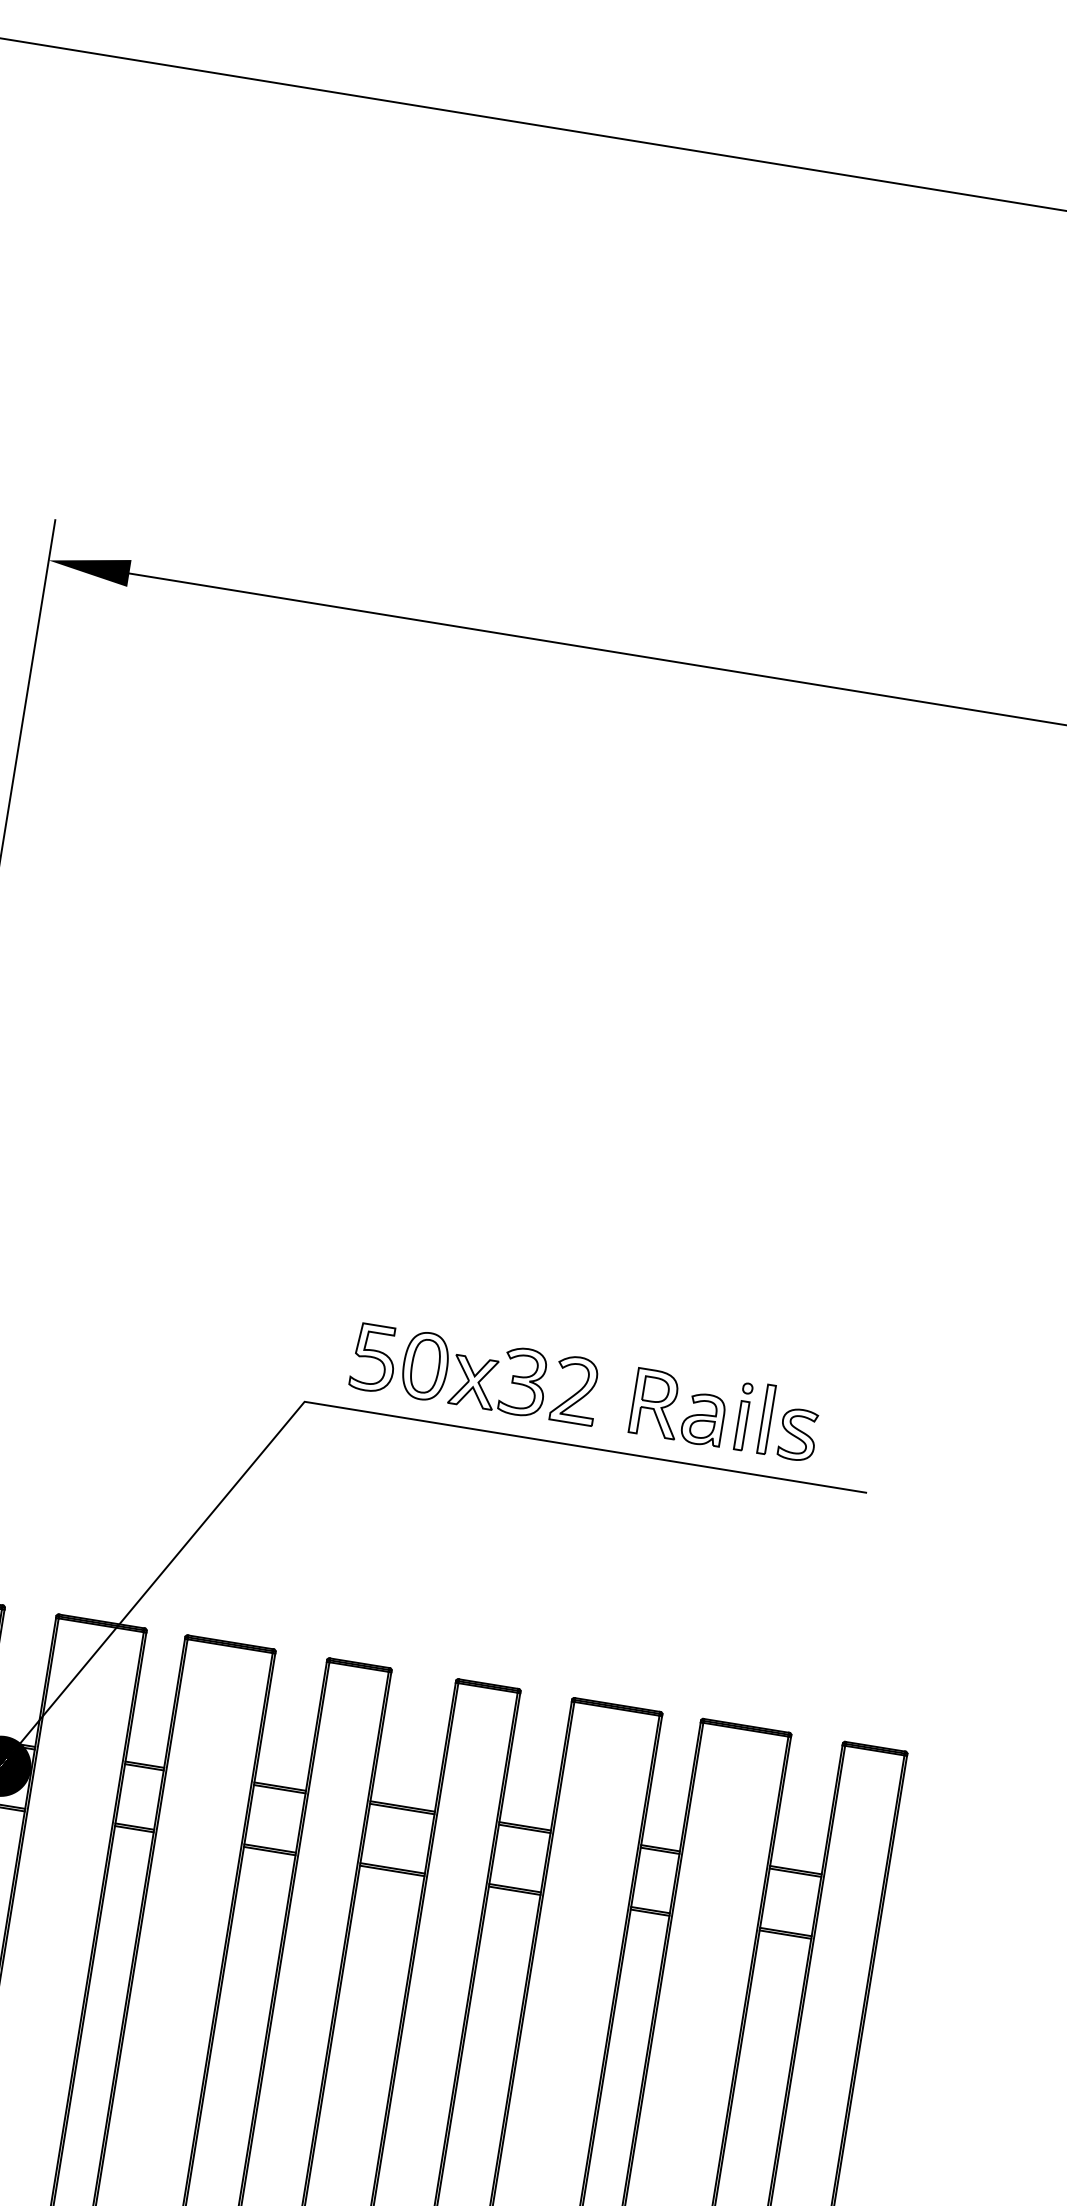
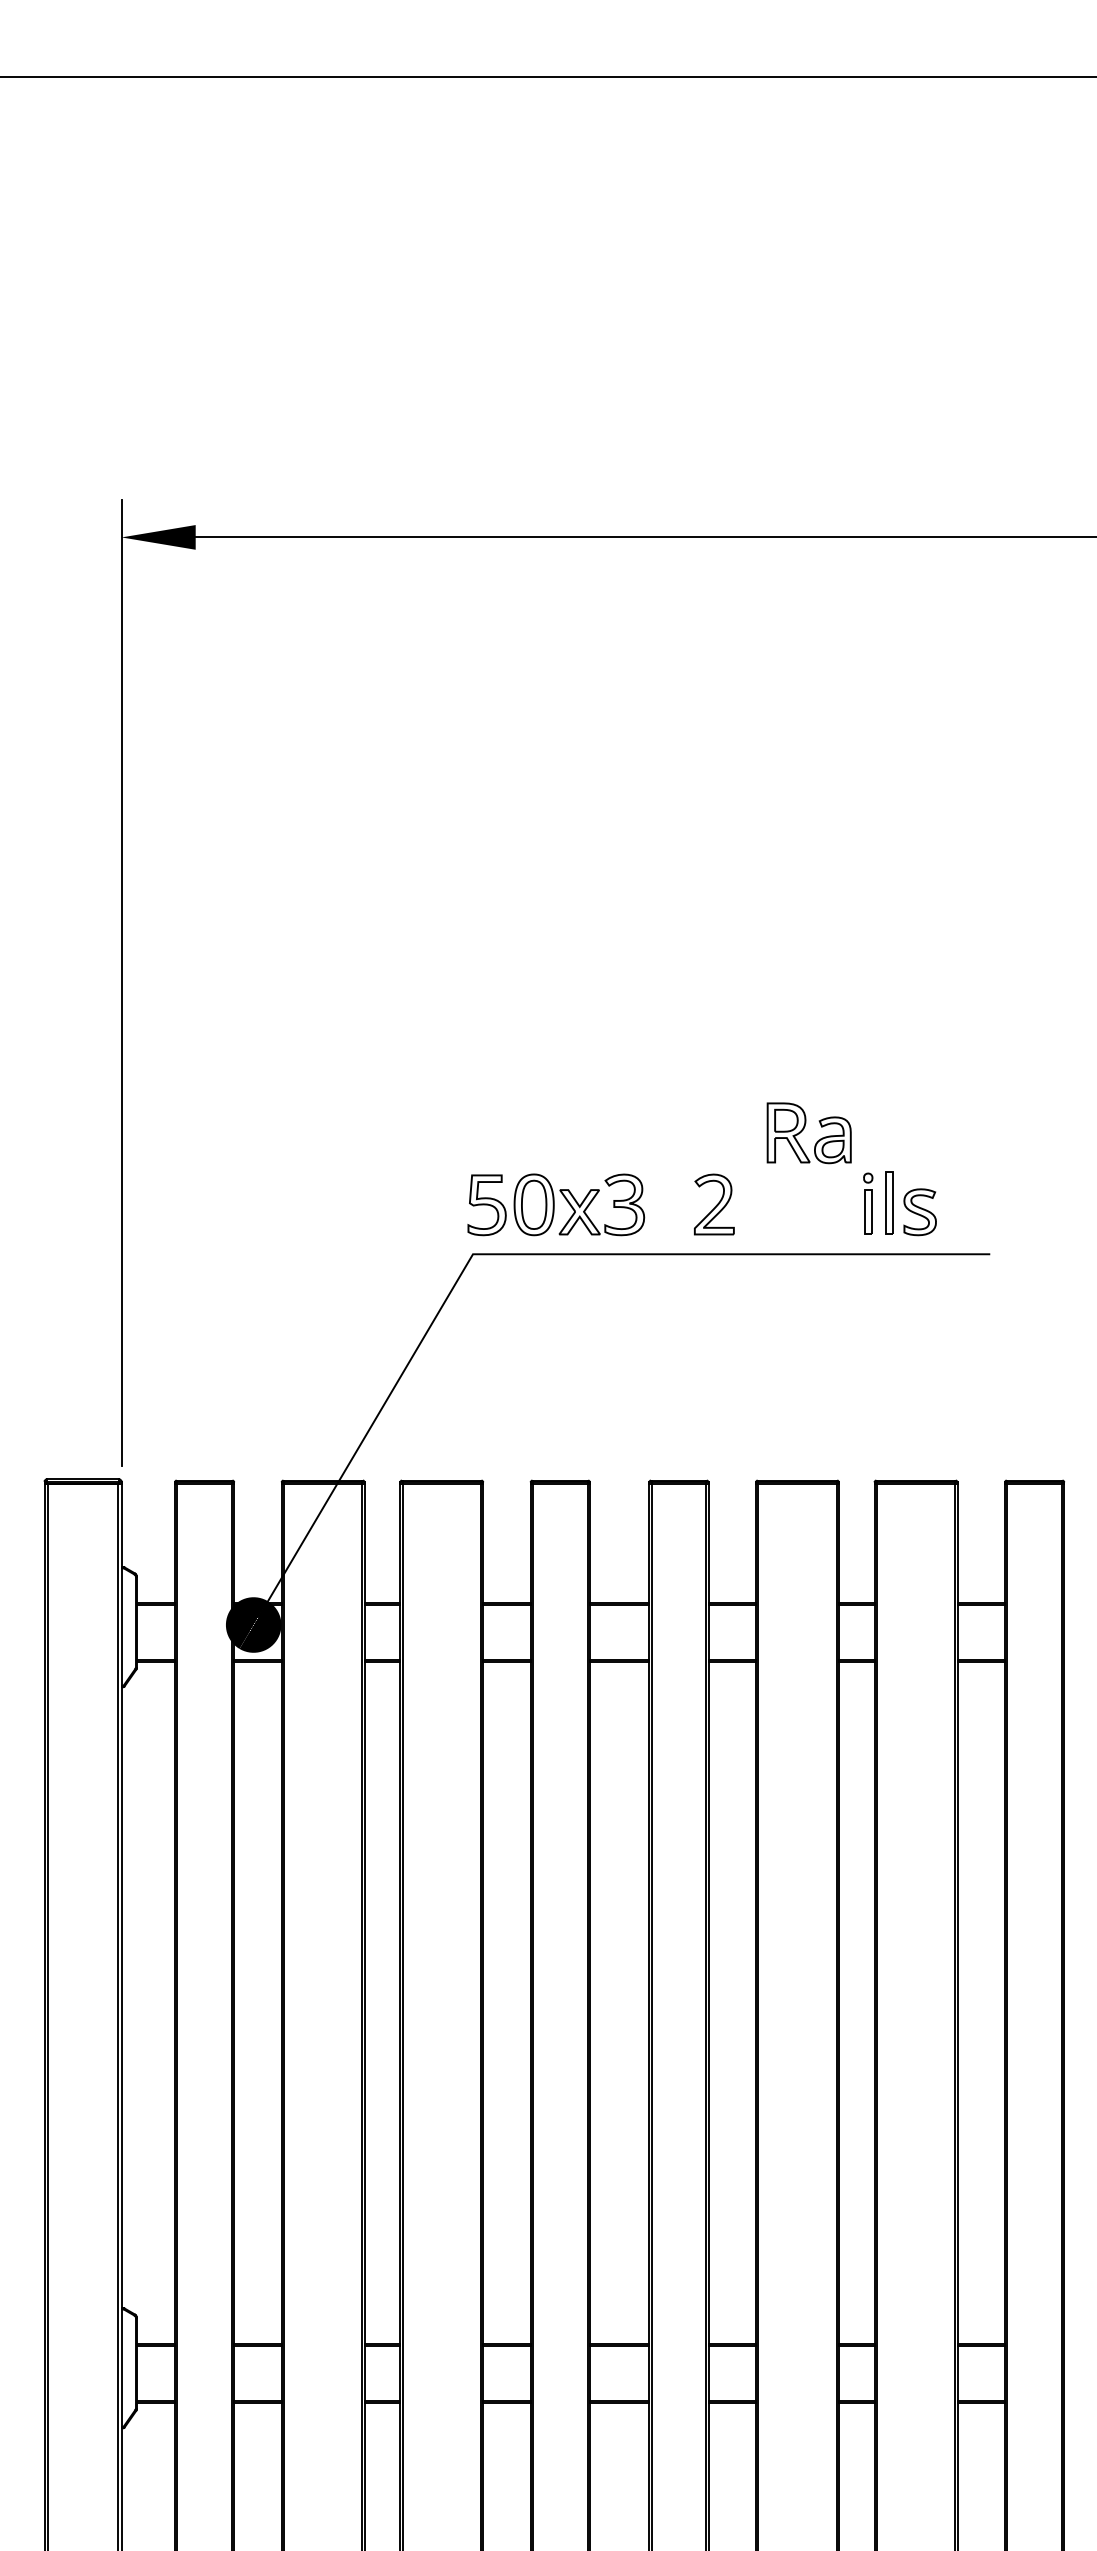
part: (449, 1369) -> (556, 1204), moved
part: (678, 1407) -> (808, 1133), moved

